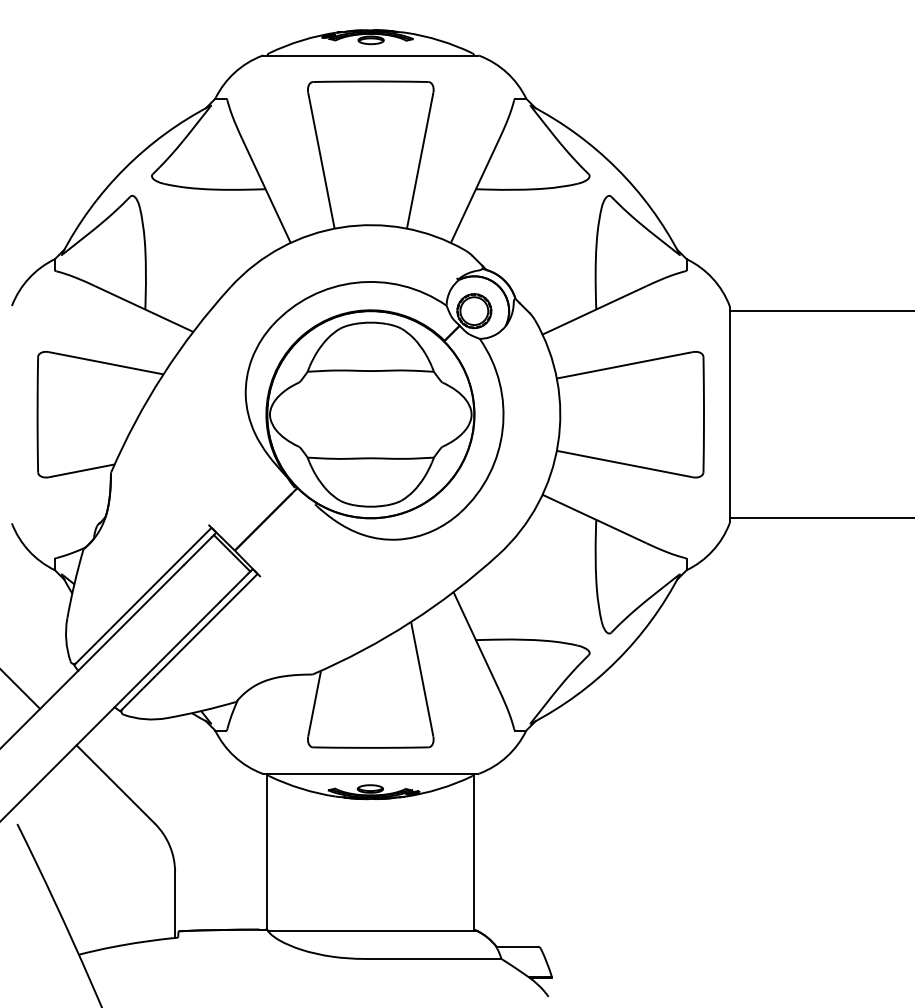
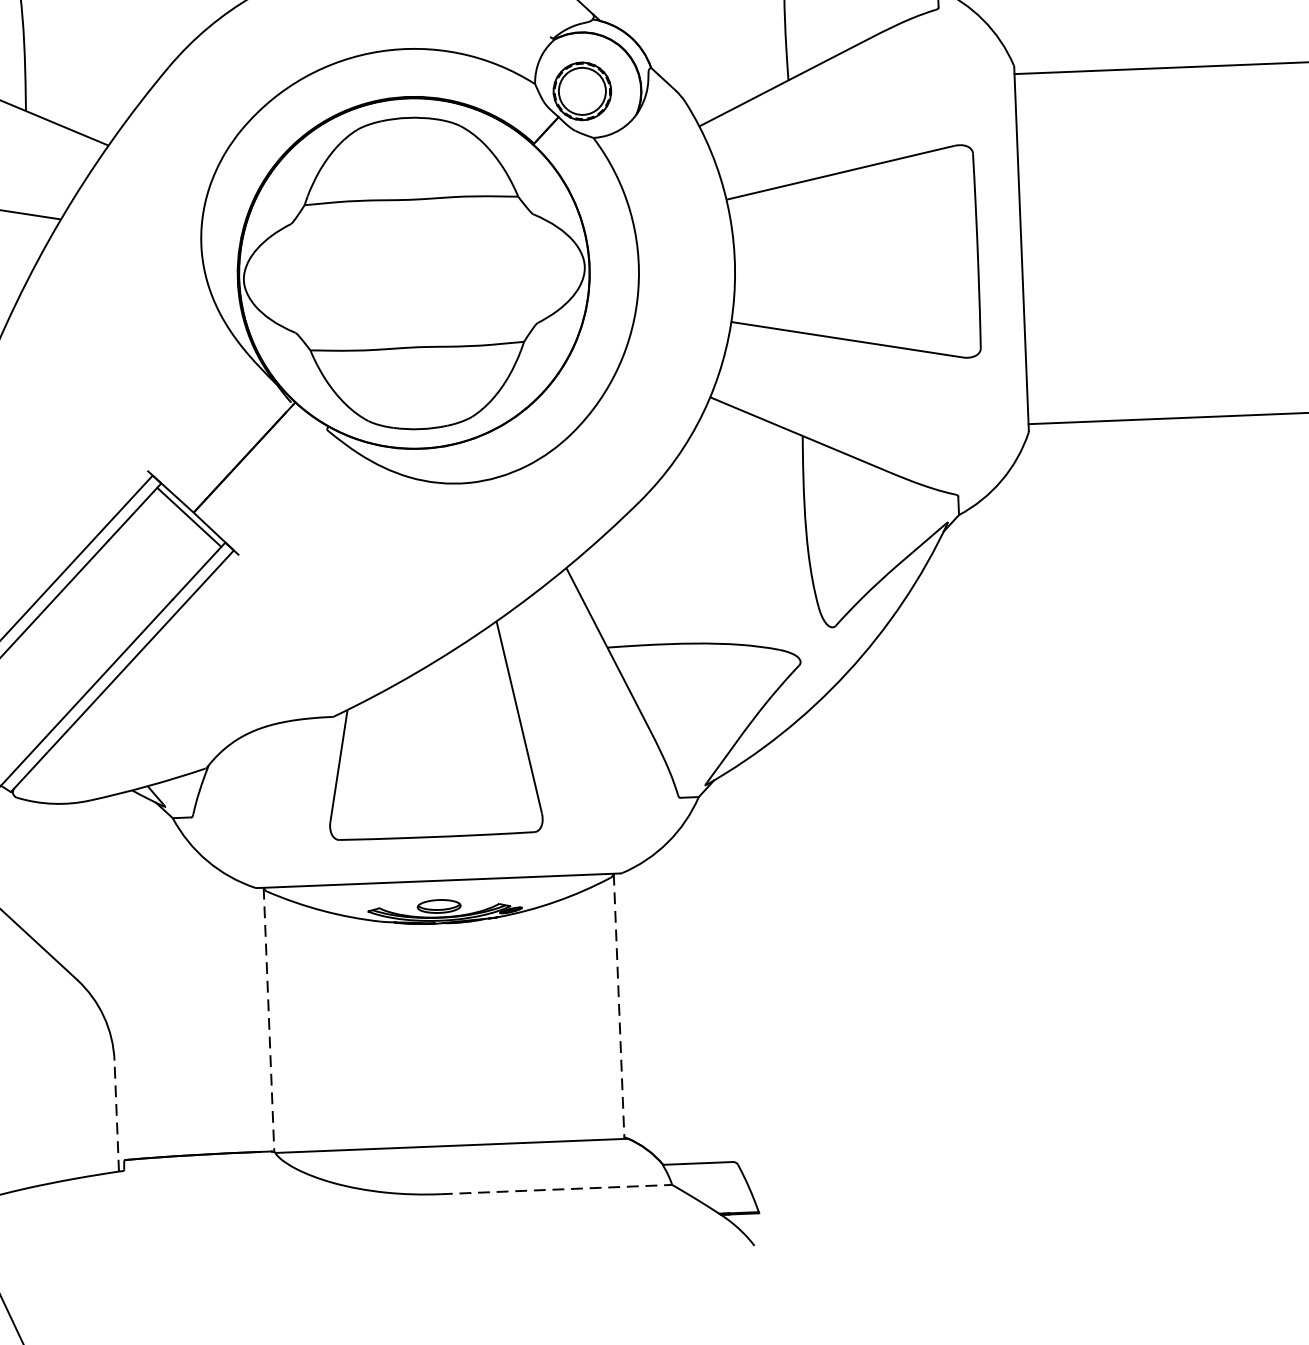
line: (267, 852) -> (269, 1020), solid -> dashed
line: (474, 852) -> (619, 1006), solid -> dashed
line: (175, 905) -> (117, 1116), solid -> dashed
line: (433, 958) -> (557, 1188), solid -> dashed

